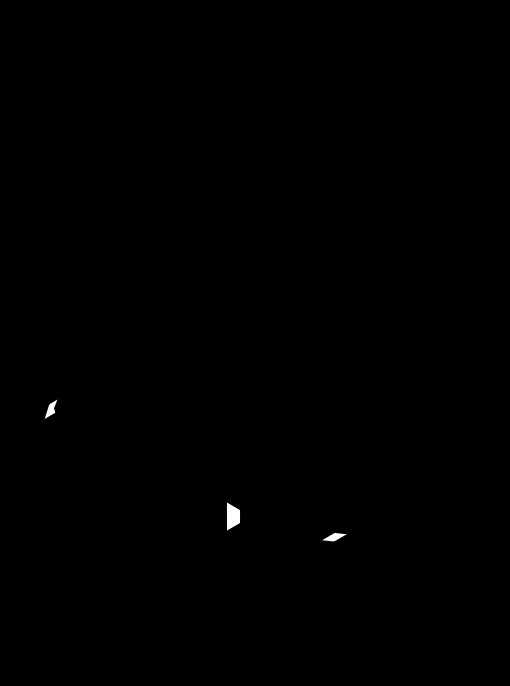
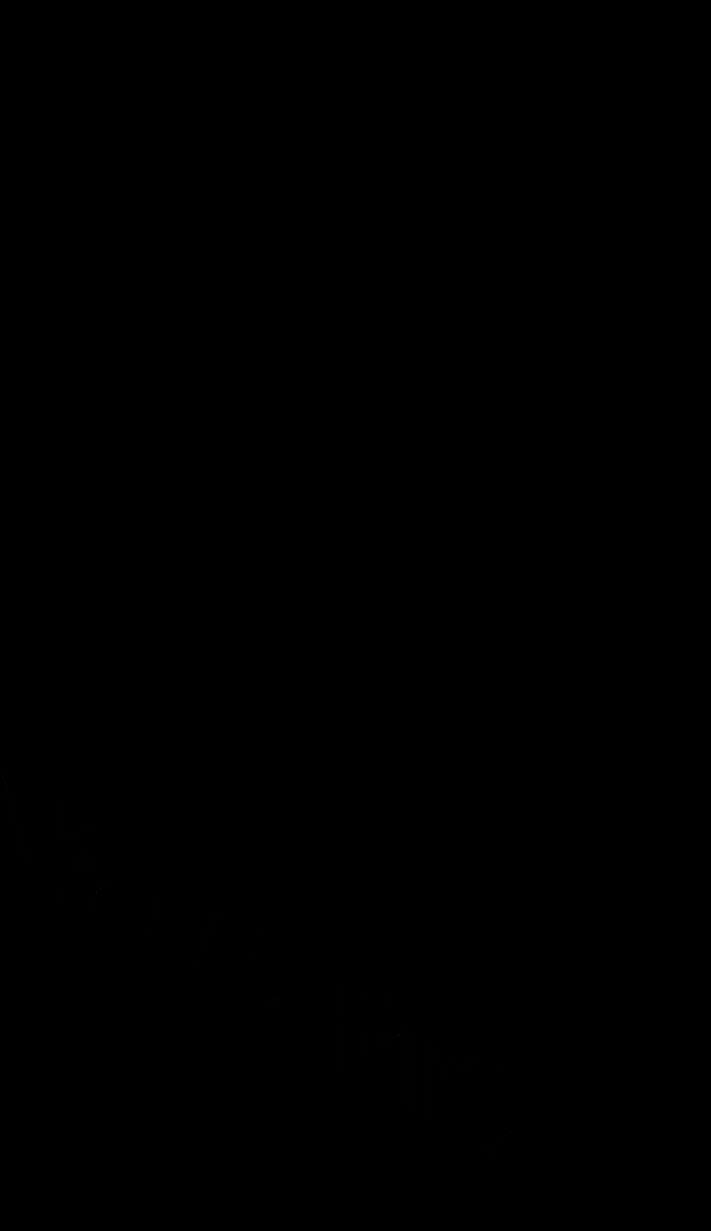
fill: (50, 409) -> (101, 897), added
fill: (232, 516) -> (352, 1045), added
fill: (333, 537) -> (491, 1073), added

